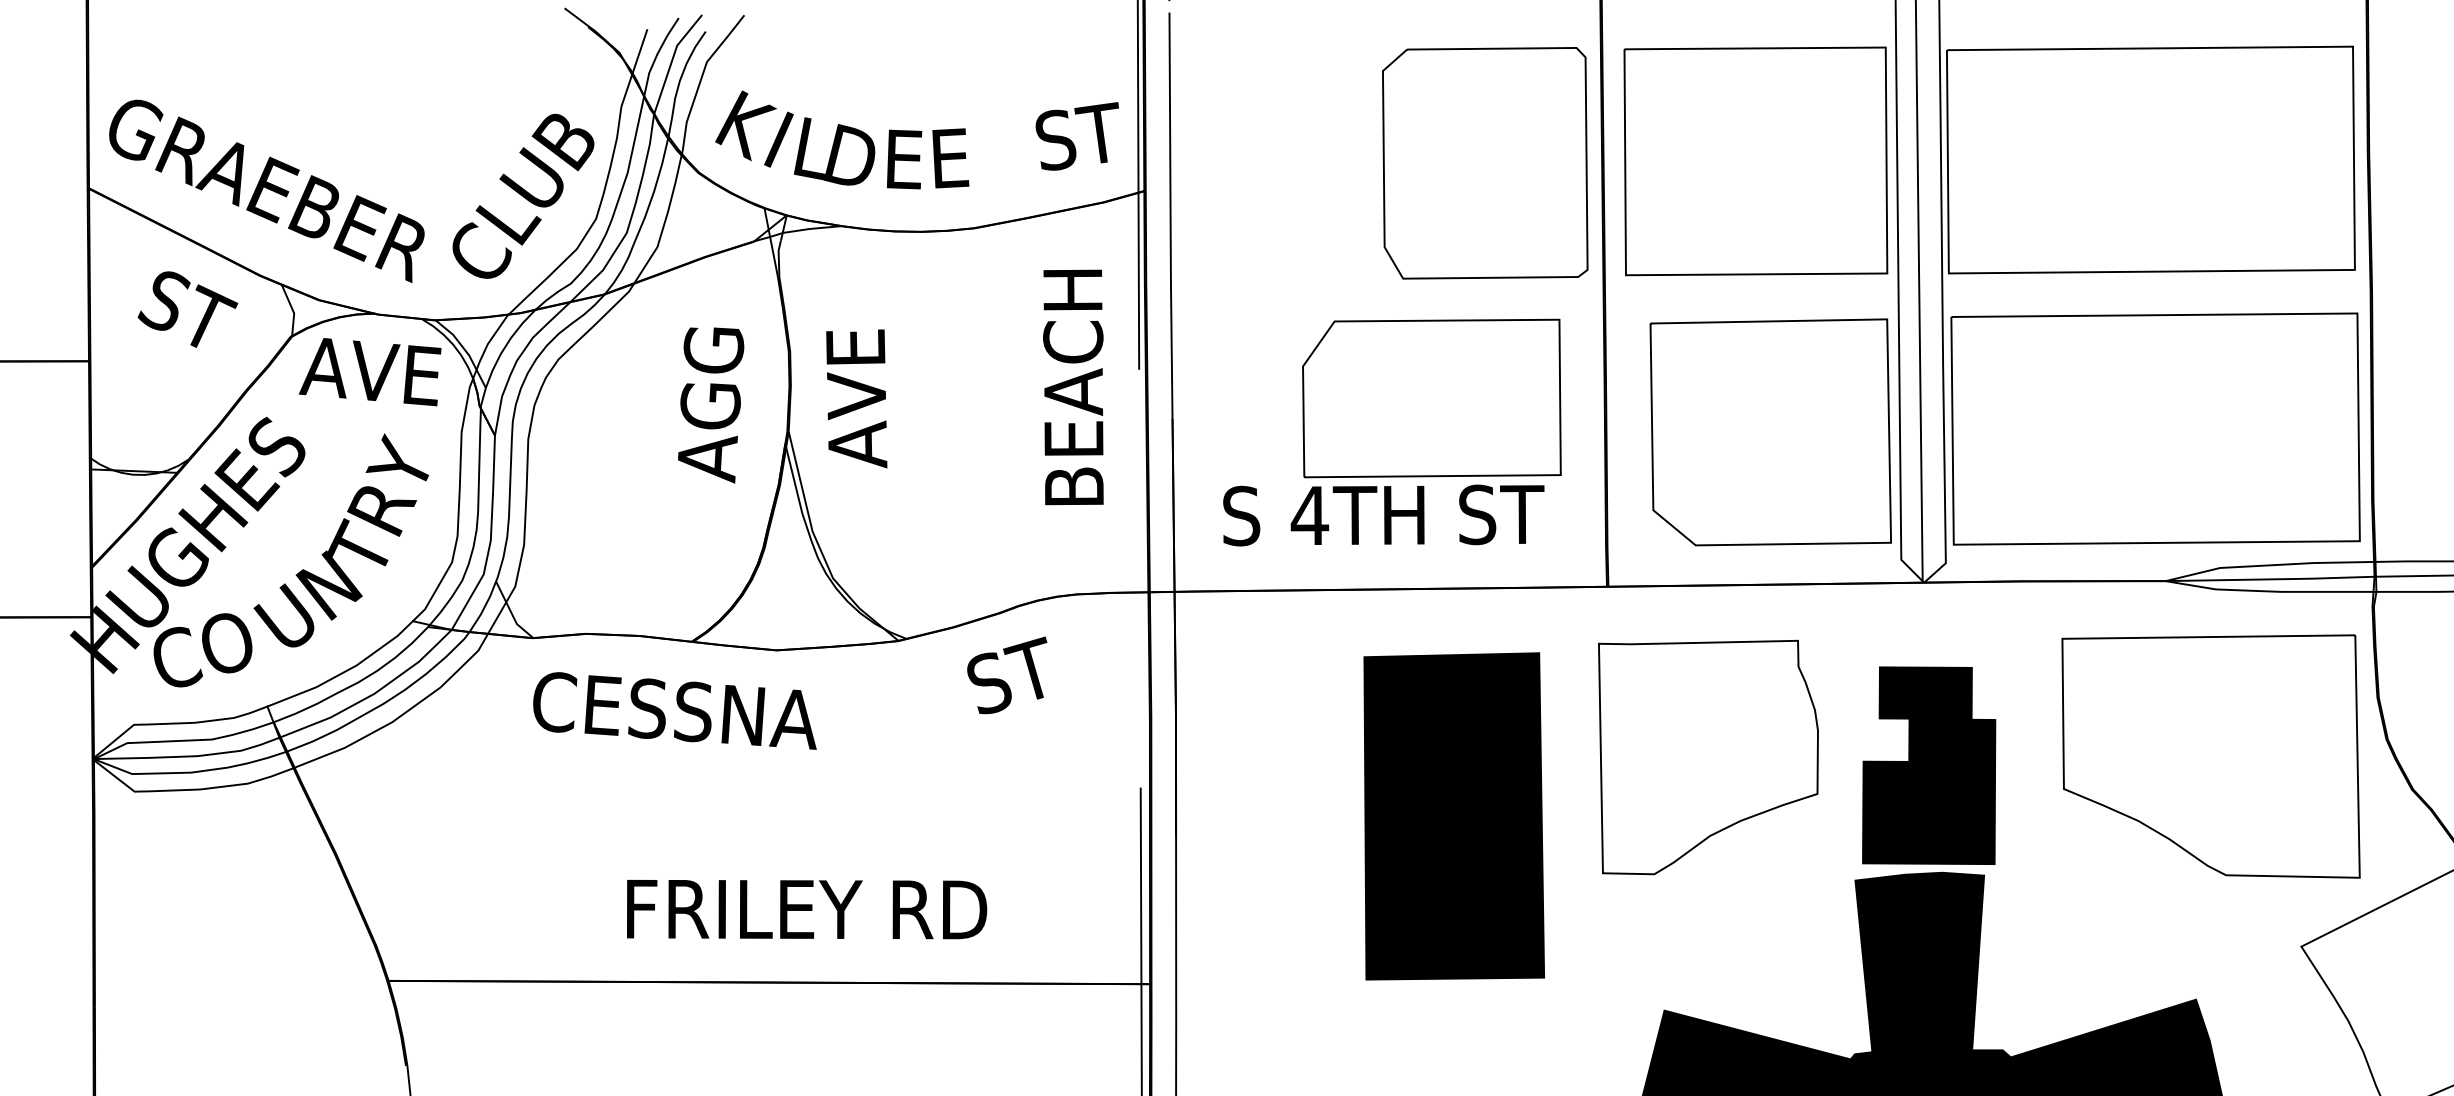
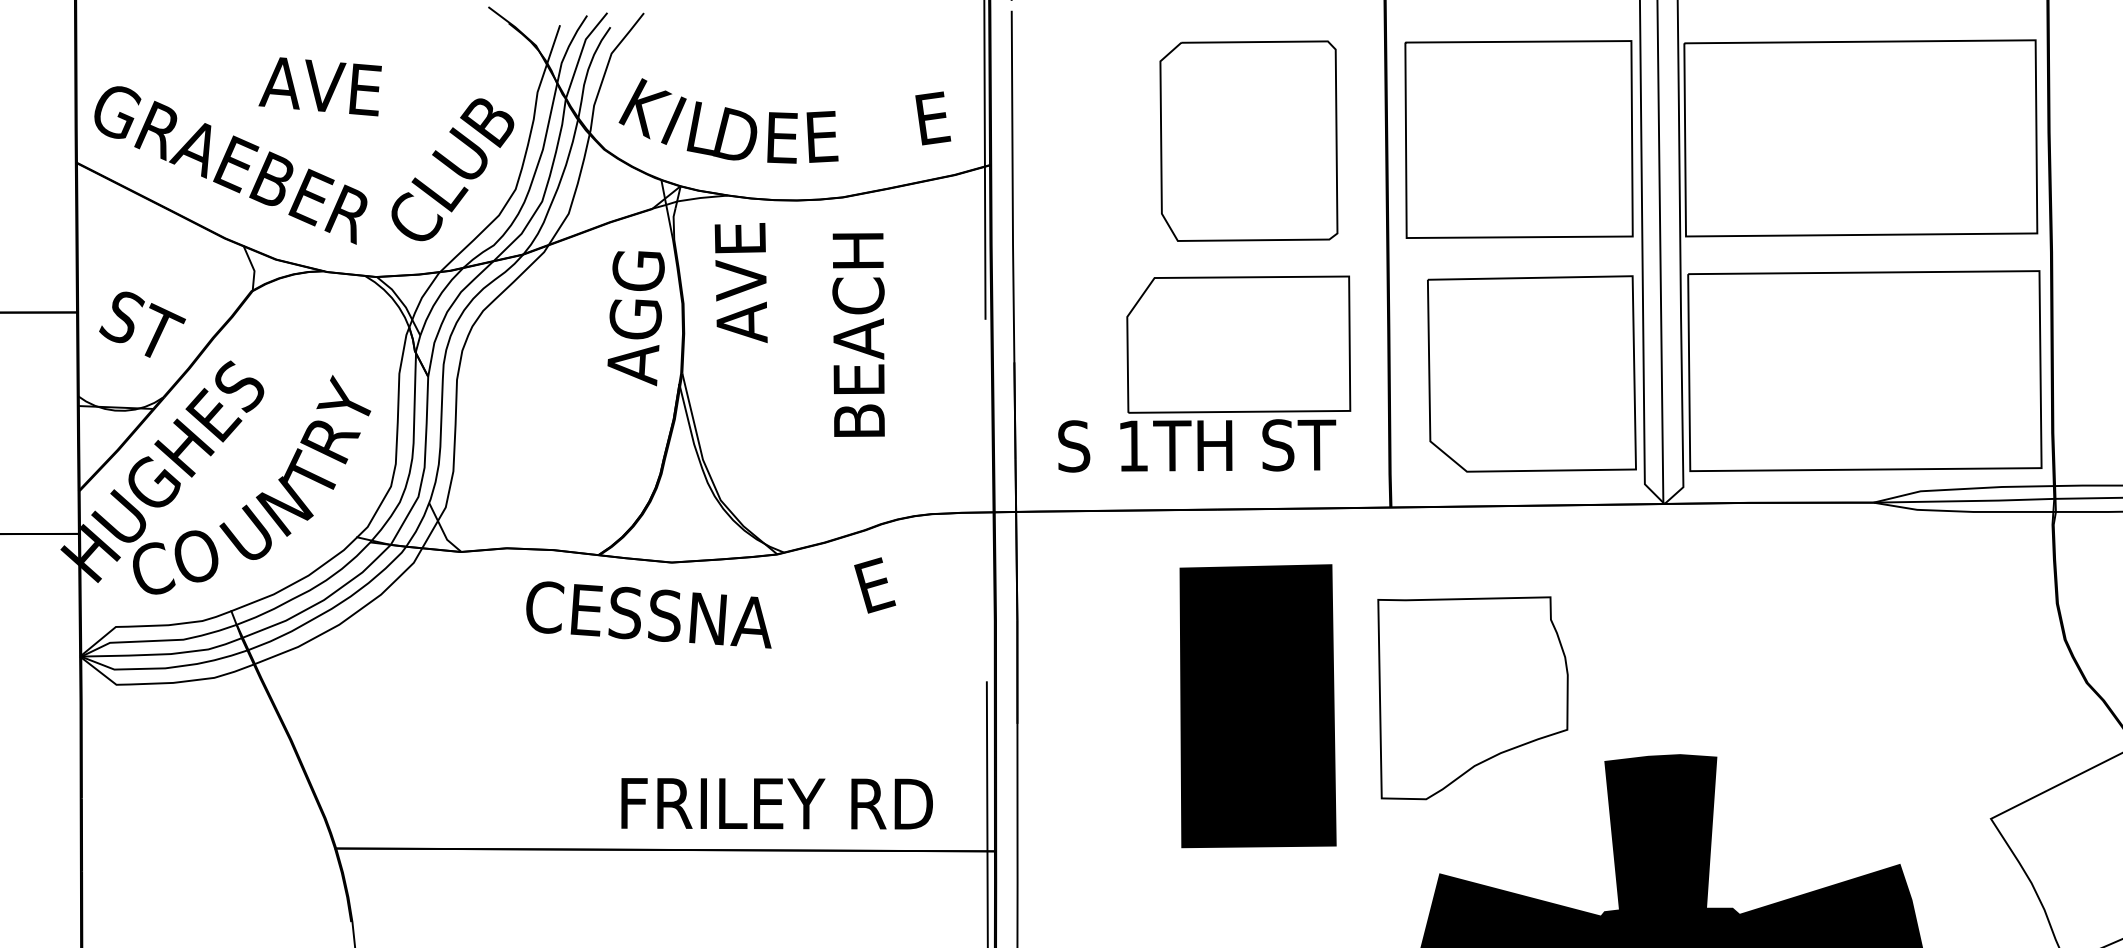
text: (1077, 135) -> (932, 117), ST -> E
part: (1484, 162) -> (1248, 140), moved
text: (187, 309) -> (142, 324), moved
text: (369, 371) -> (319, 86), moved
text: (1073, 386) -> (858, 334), moved
text: (855, 399) -> (740, 283), moved
text: (710, 405) -> (635, 318), moved
text: (1309, 515) -> (1132, 445), 4TH -> 1TH
text: (1006, 674) -> (870, 583), ST -> E
text: (674, 710) -> (648, 614), moved
part: (2210, 756) -> (1912, 654), removed
part: (1707, 757) -> (1472, 698), moved
fill: (1928, 765) -> (1668, 662), removed
text: (806, 909) -> (776, 803), moved

